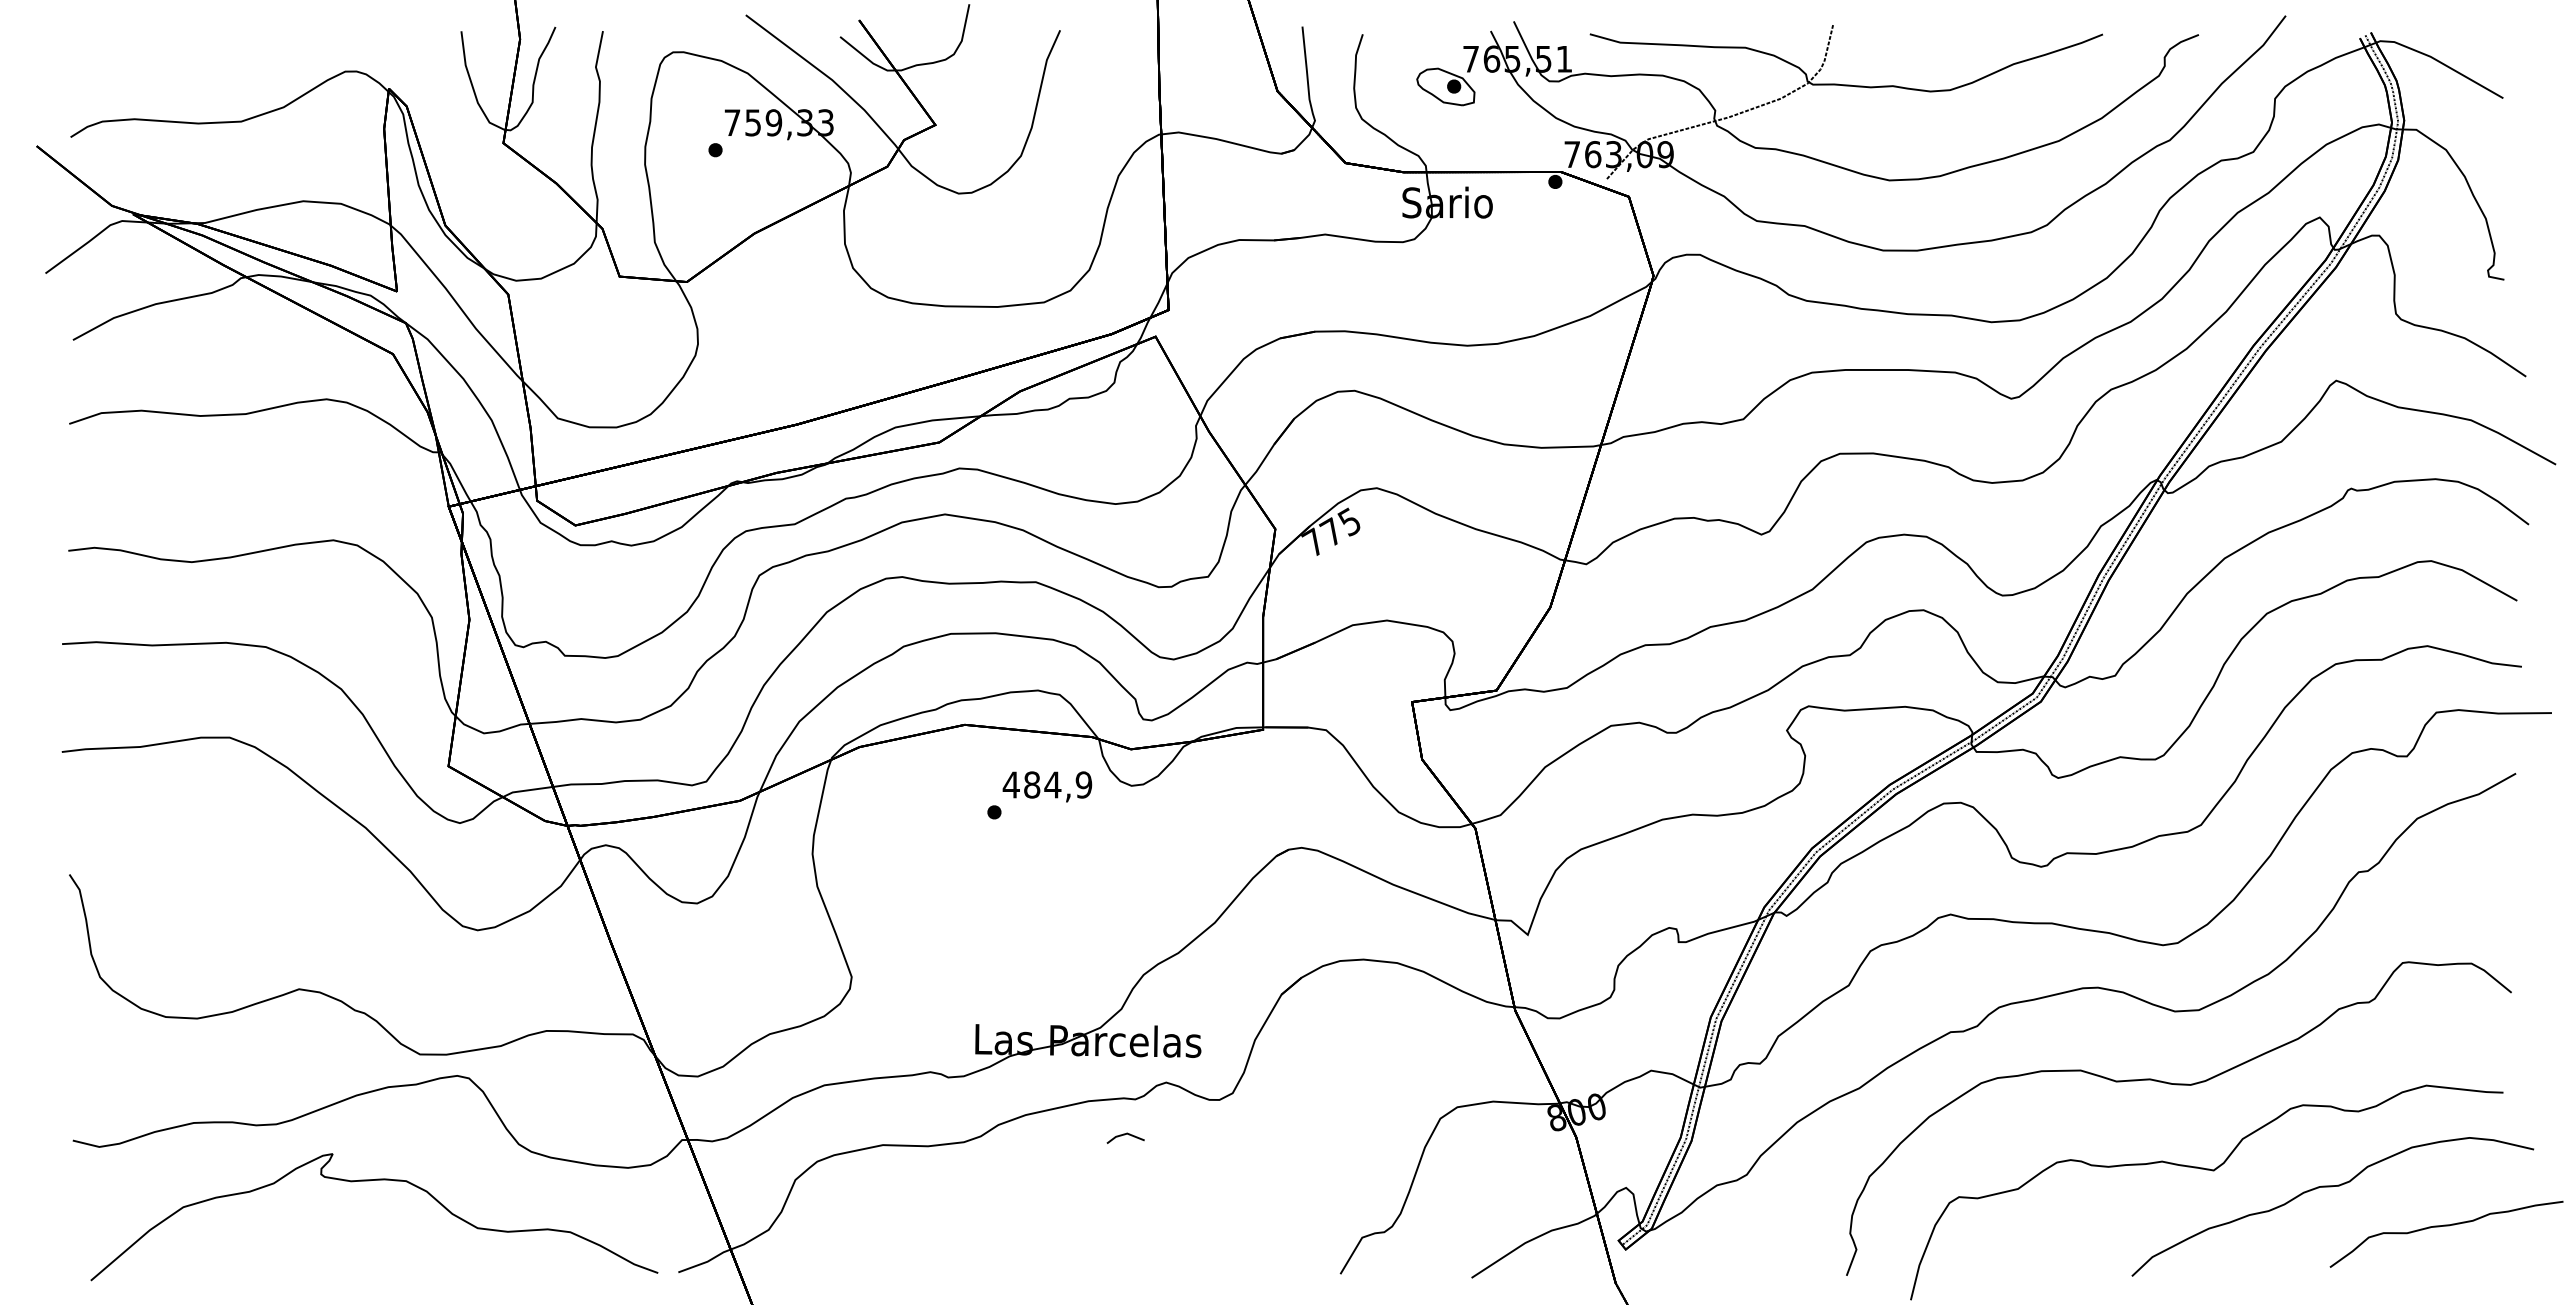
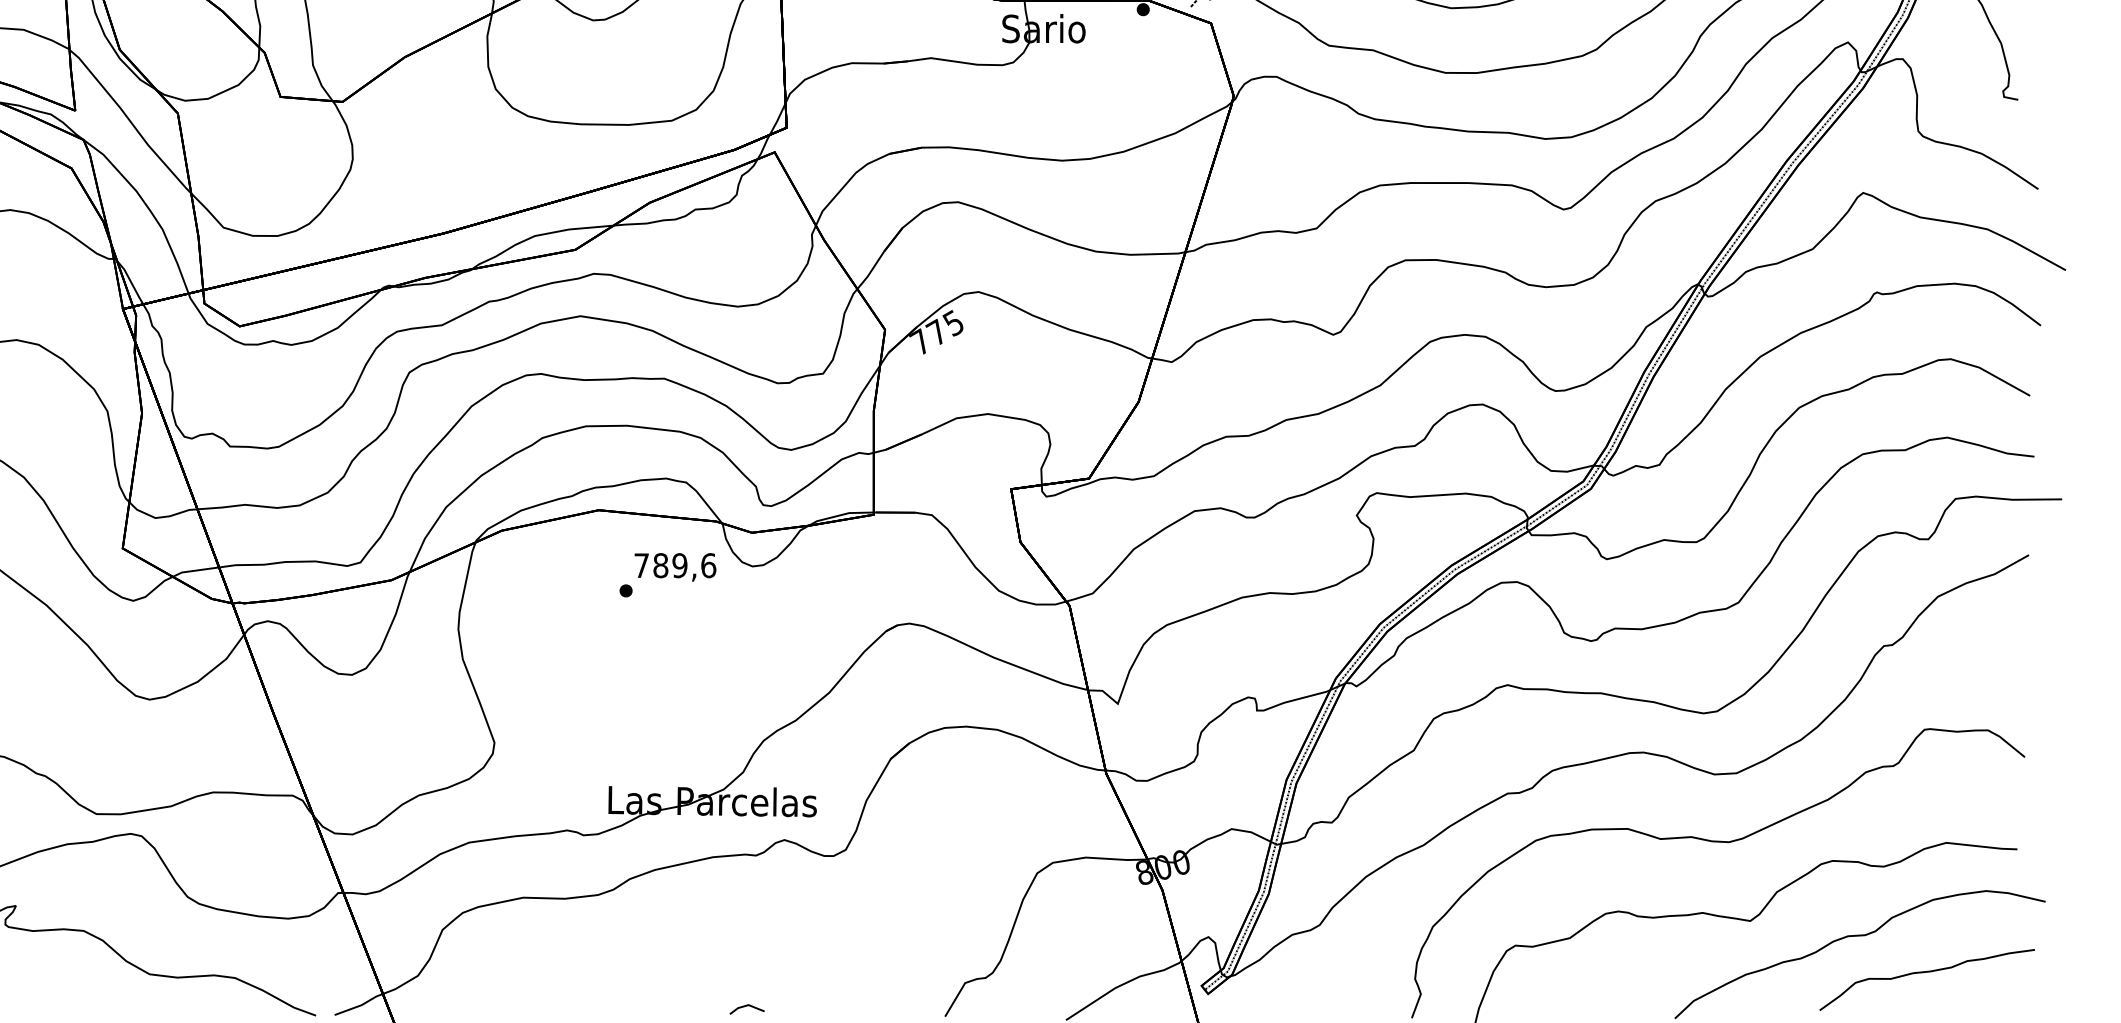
text: (1047, 784) -> (675, 565), 484,9 -> 789,6
part: (1125, 1137) -> (746, 1008), moved
part: (2446, 1226) -> (1927, 972), moved

